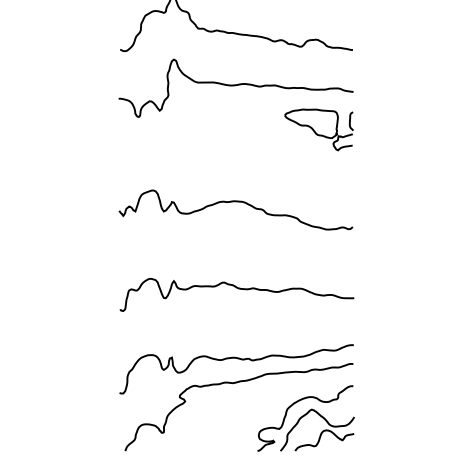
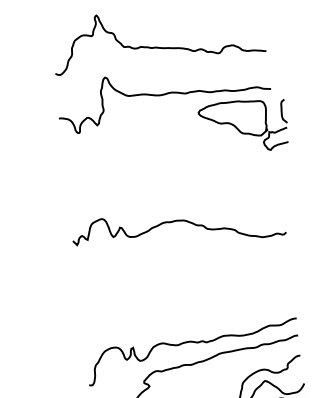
part: (318, 129) -> (243, 126), size x1.4
curve: (235, 202) -> (177, 221), moved
curve: (238, 289) -> (186, 279), removed

